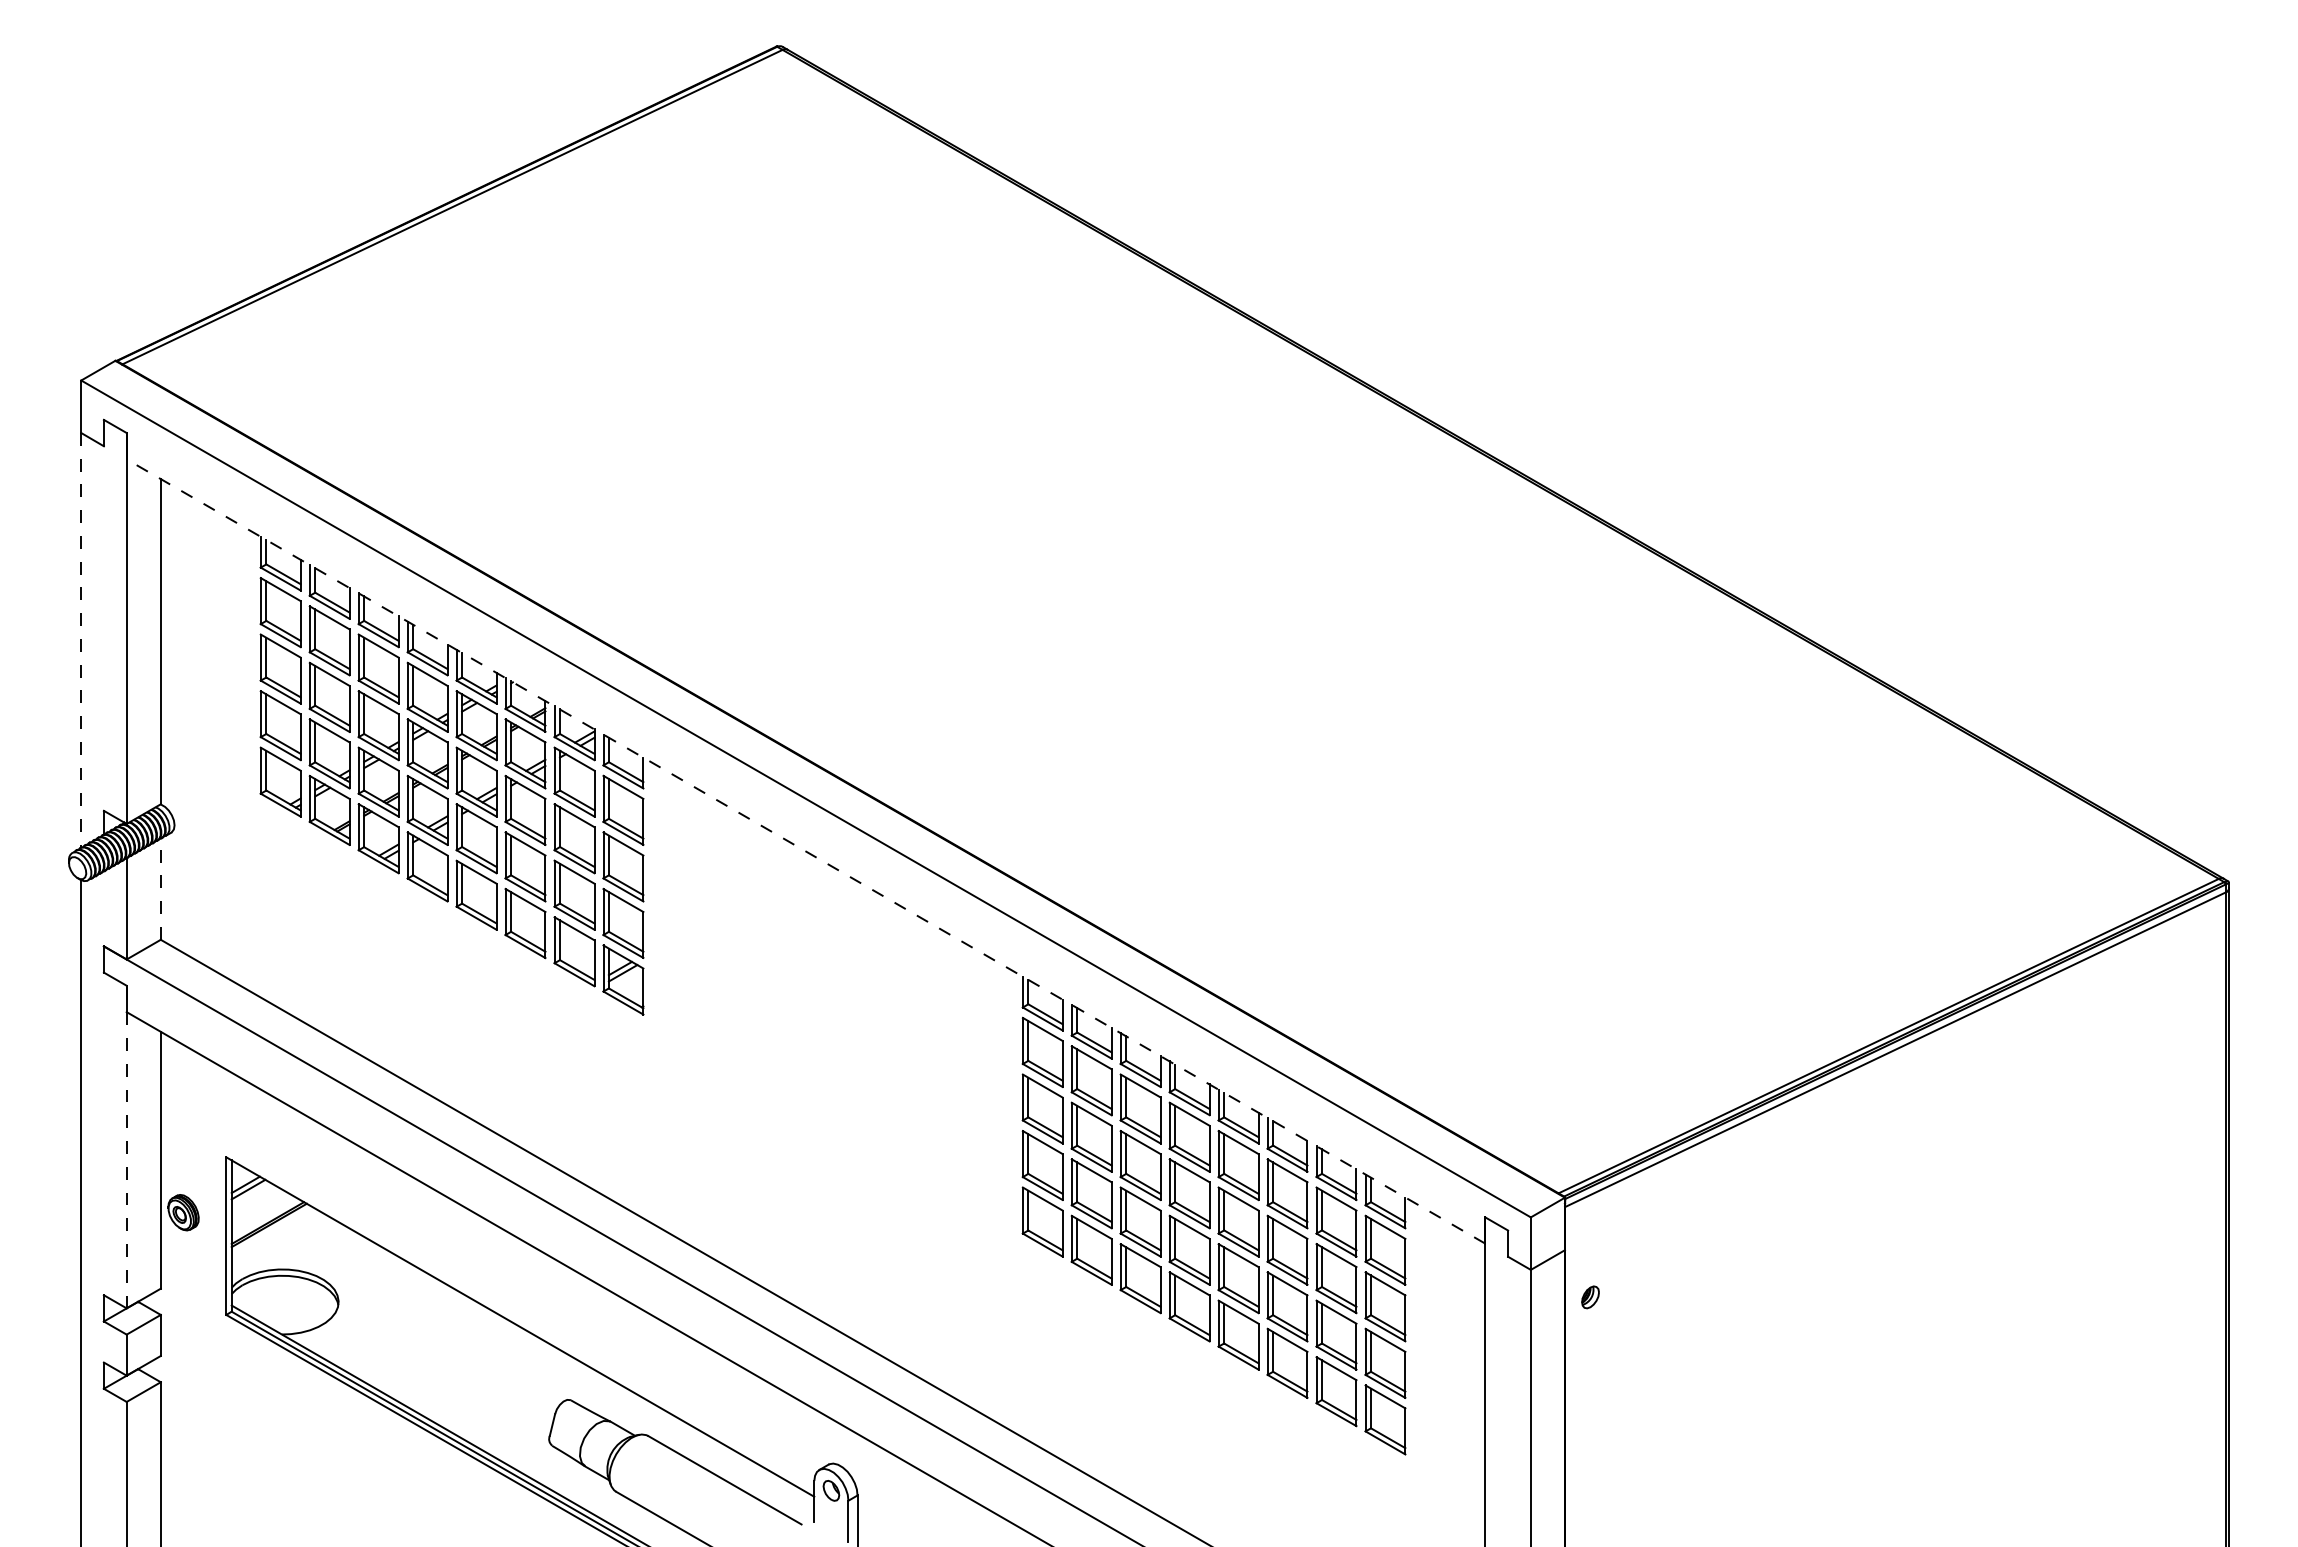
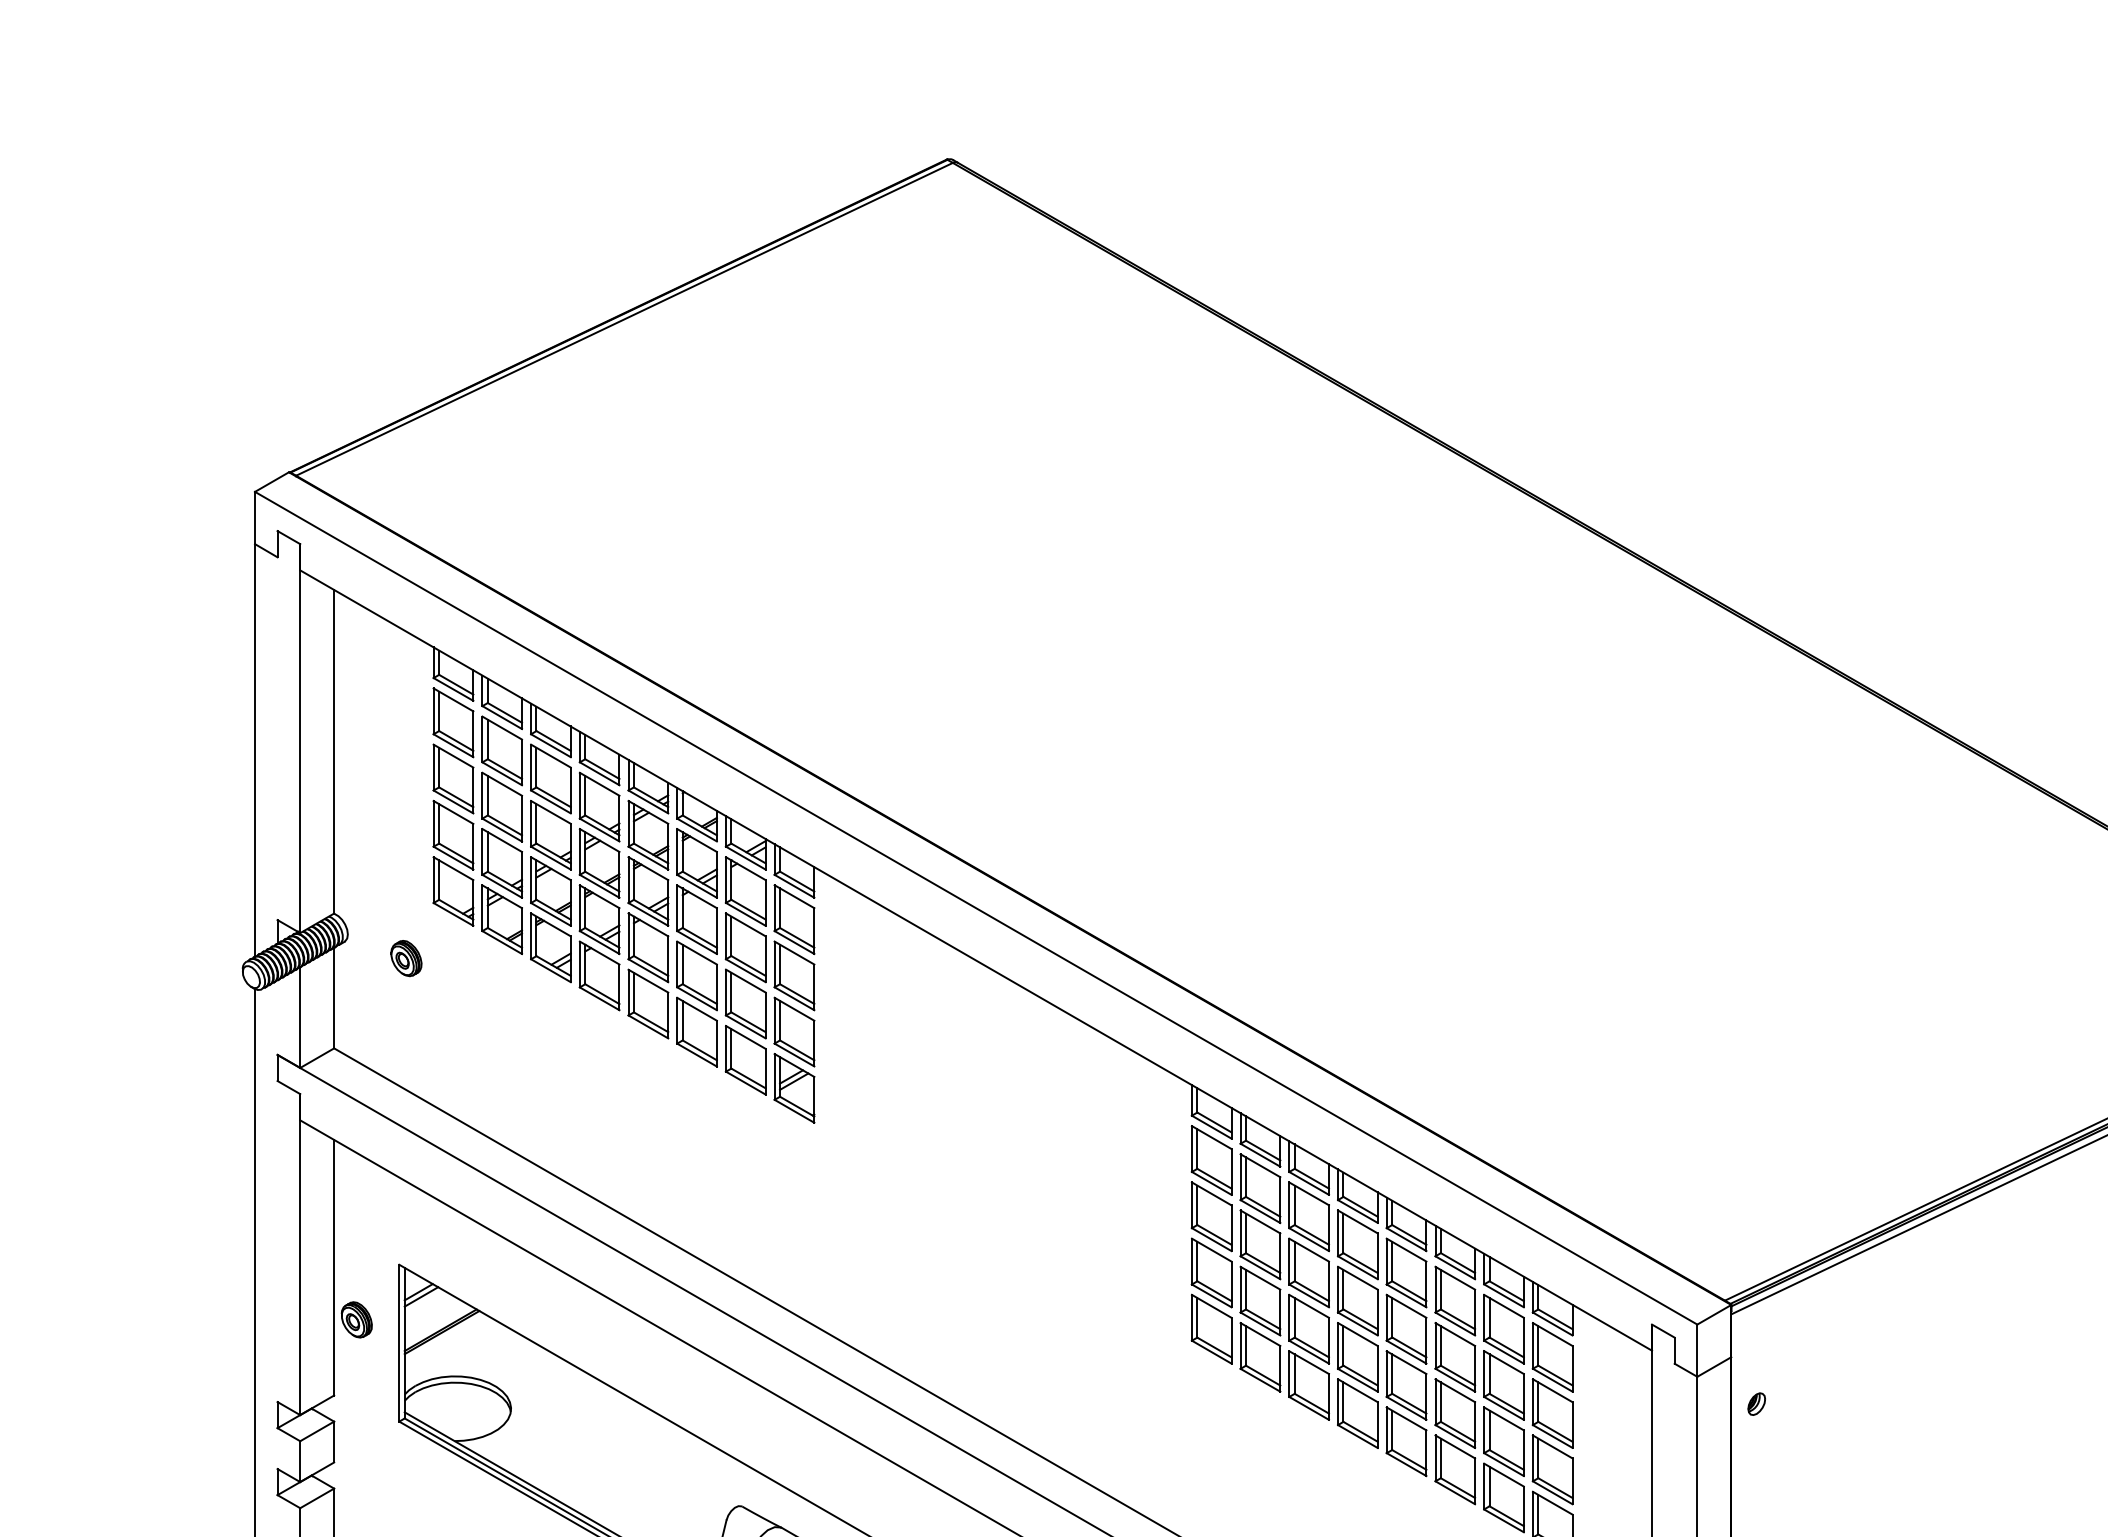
line: (81, 640) -> (255, 750), dashed -> solid
part: (233, 849) -> (406, 958), added
line: (805, 851) -> (975, 960), dashed -> solid
line: (160, 889) -> (333, 998), dashed -> solid
line: (126, 1146) -> (300, 1254), dashed -> solid

